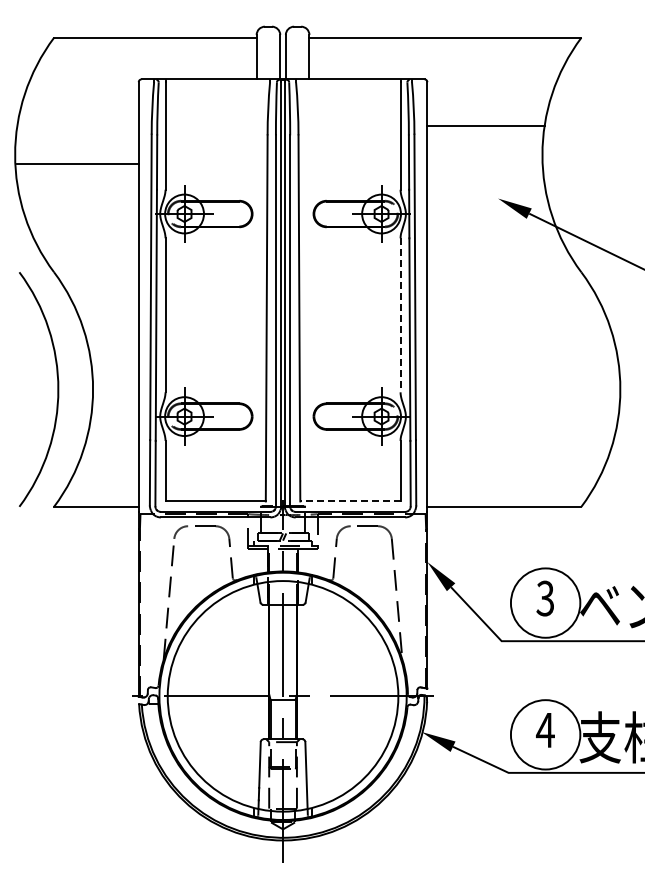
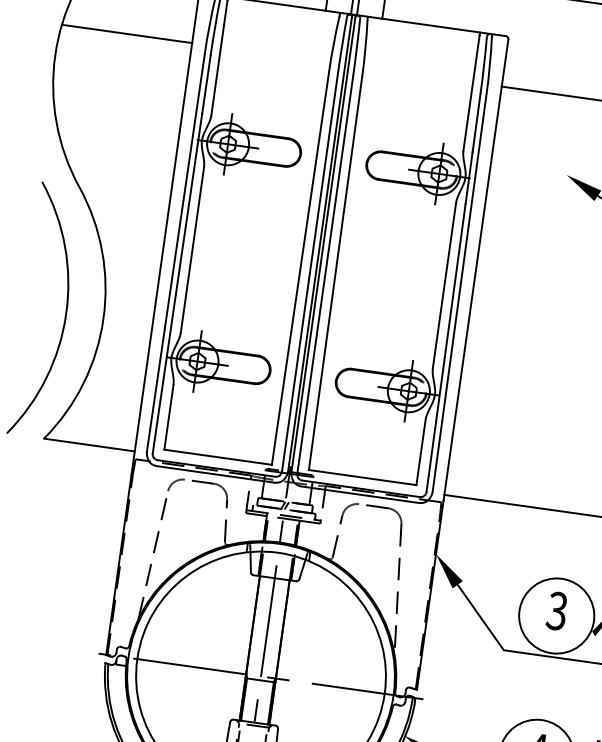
line: (77, 164) -> (126, 34), moved
line: (400, 315) -> (444, 285), dashed -> solid
line: (349, 501) -> (361, 477), dashed -> solid

